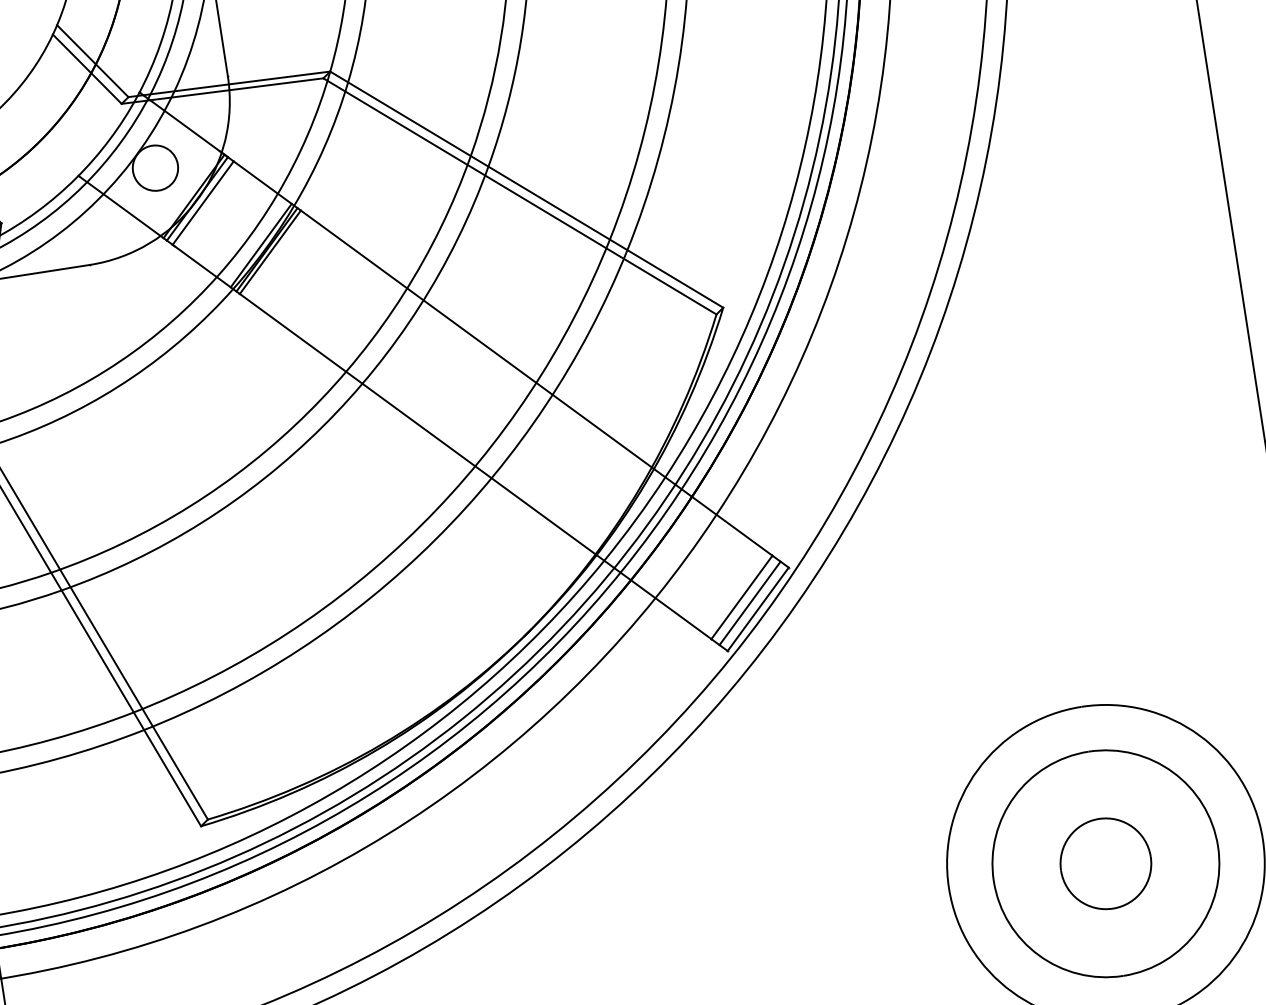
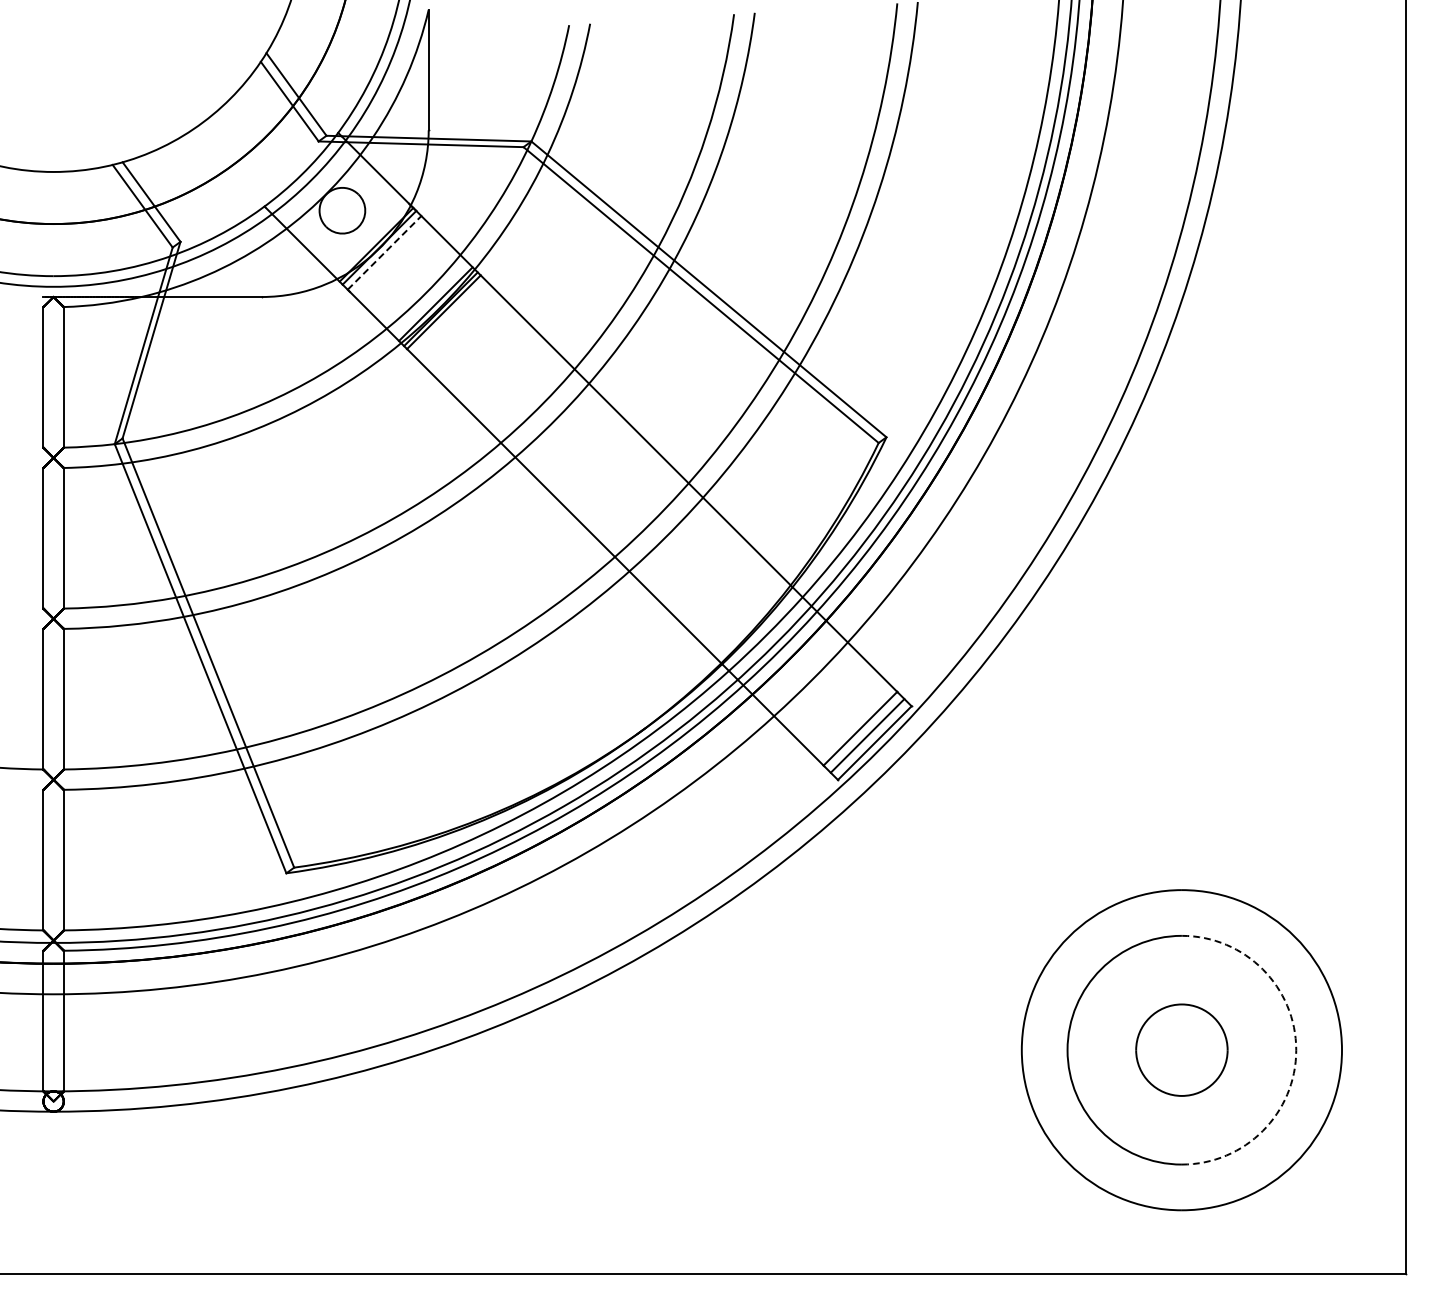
line: (203, 202) -> (384, 252), solid -> dashed
arc: (1218, 846) -> (1296, 1050), solid -> dashed

